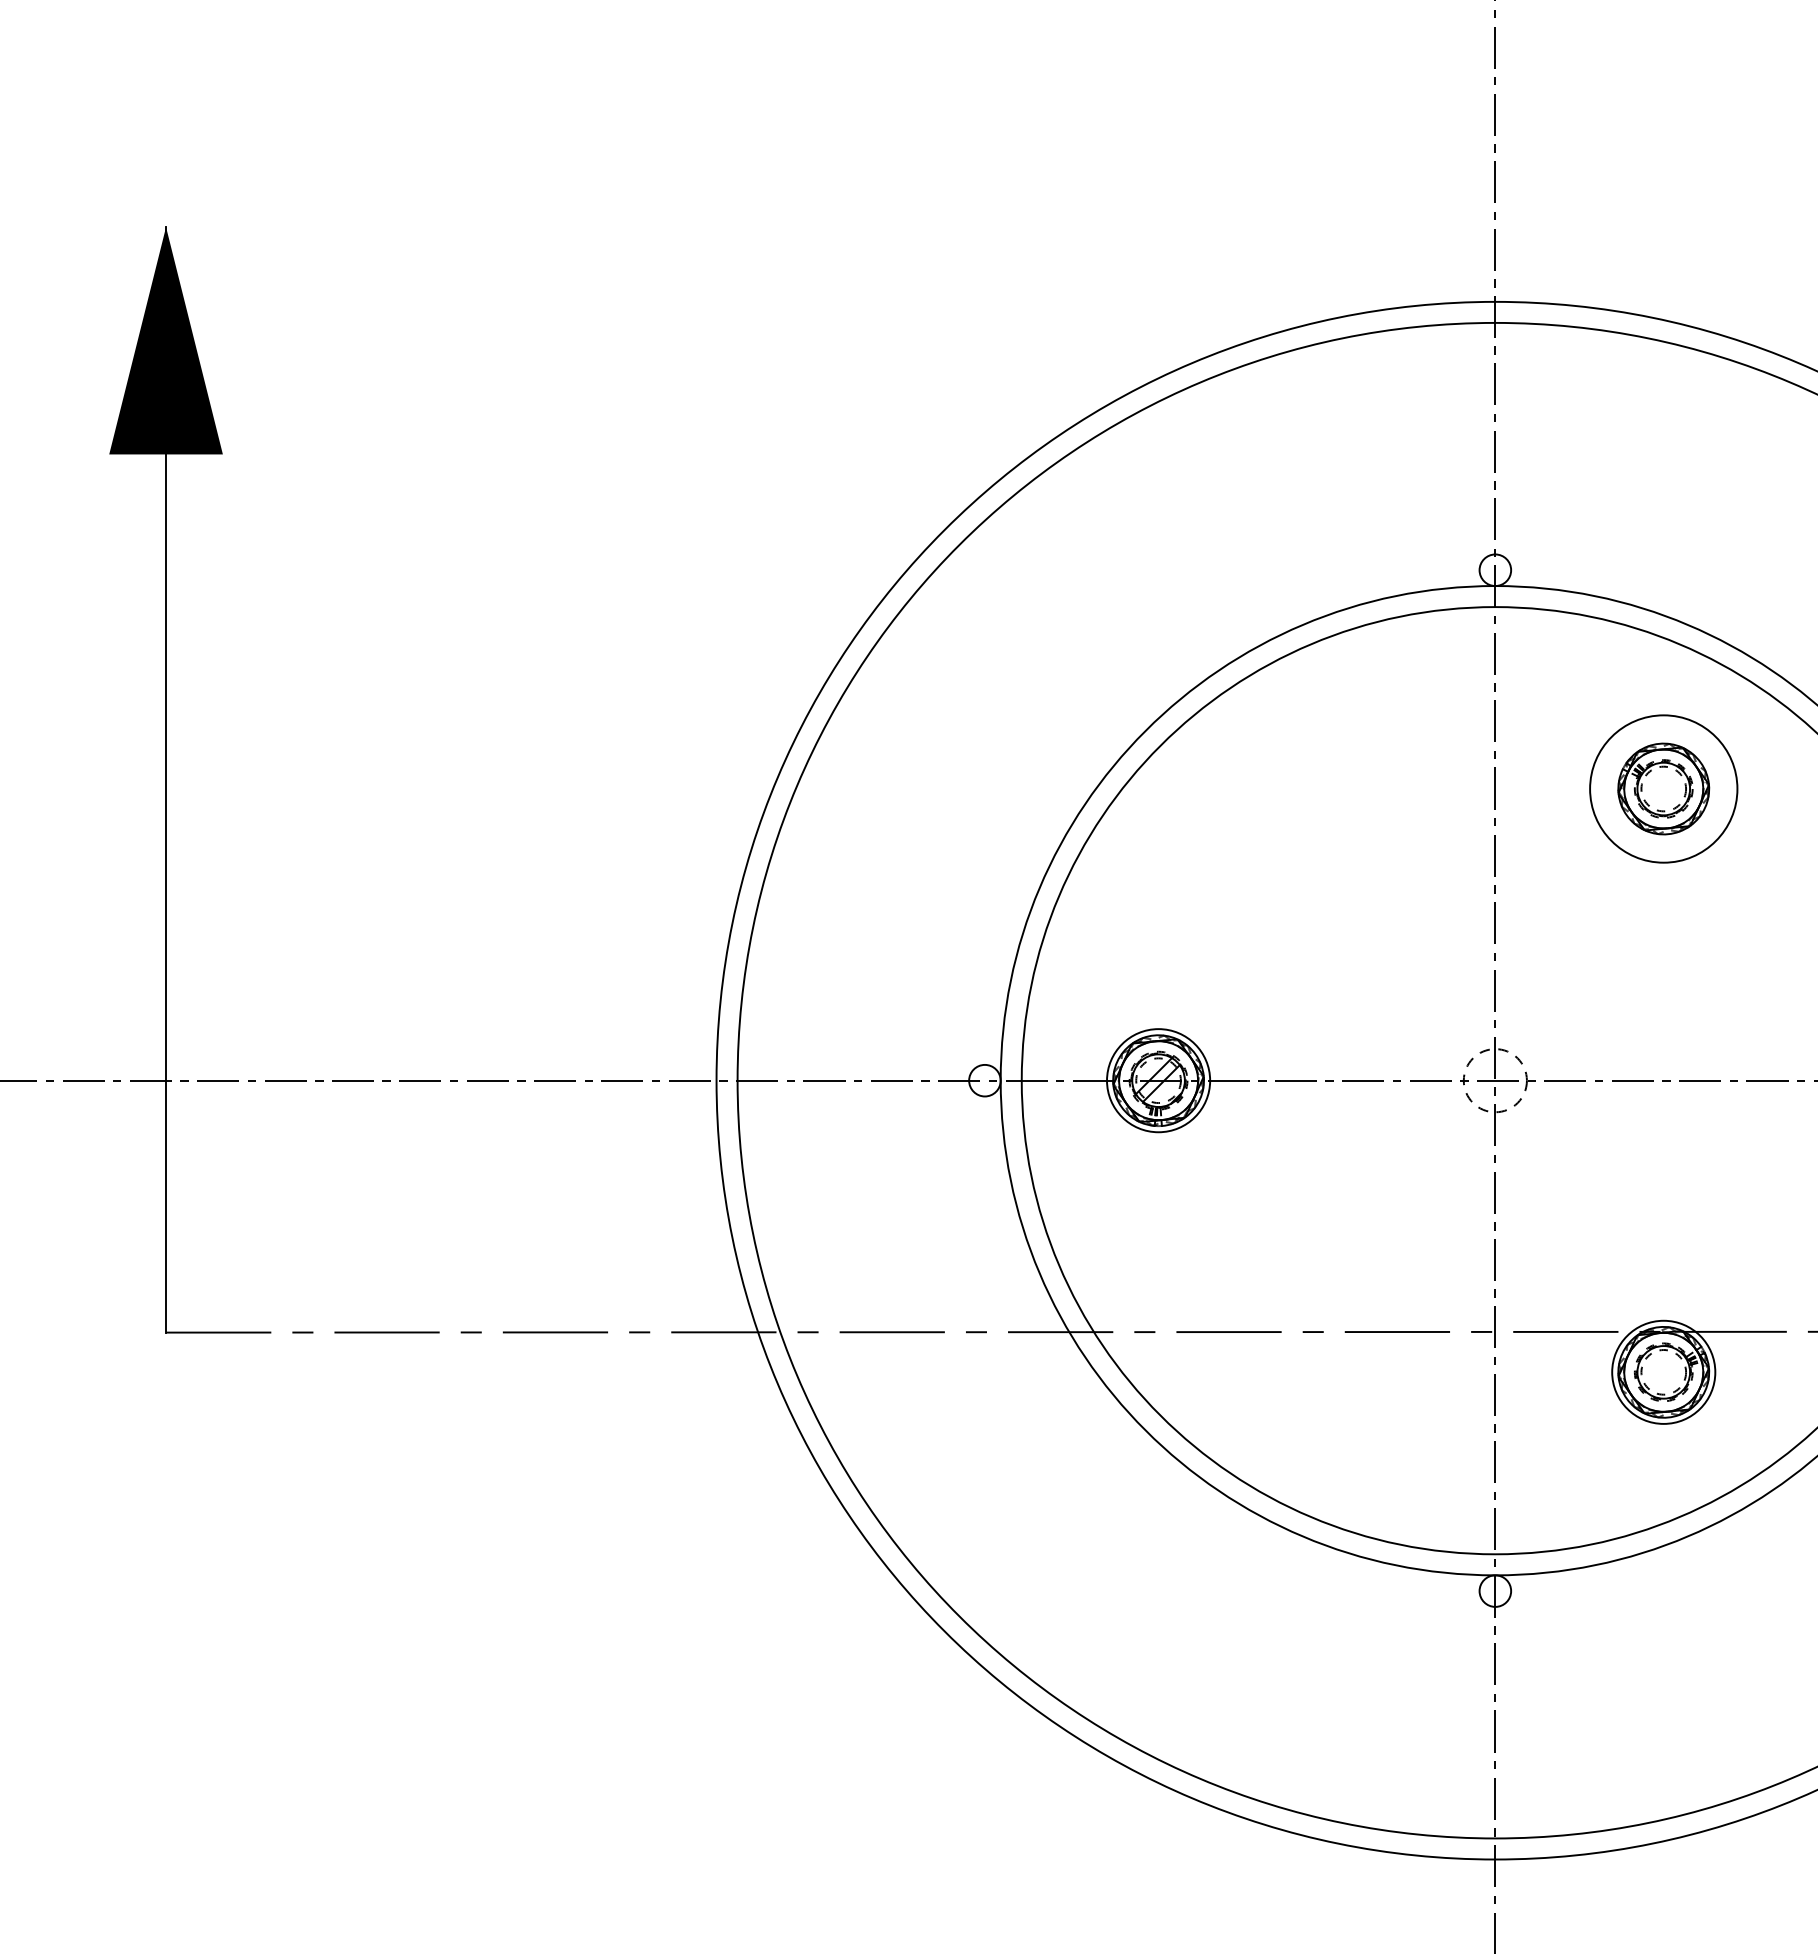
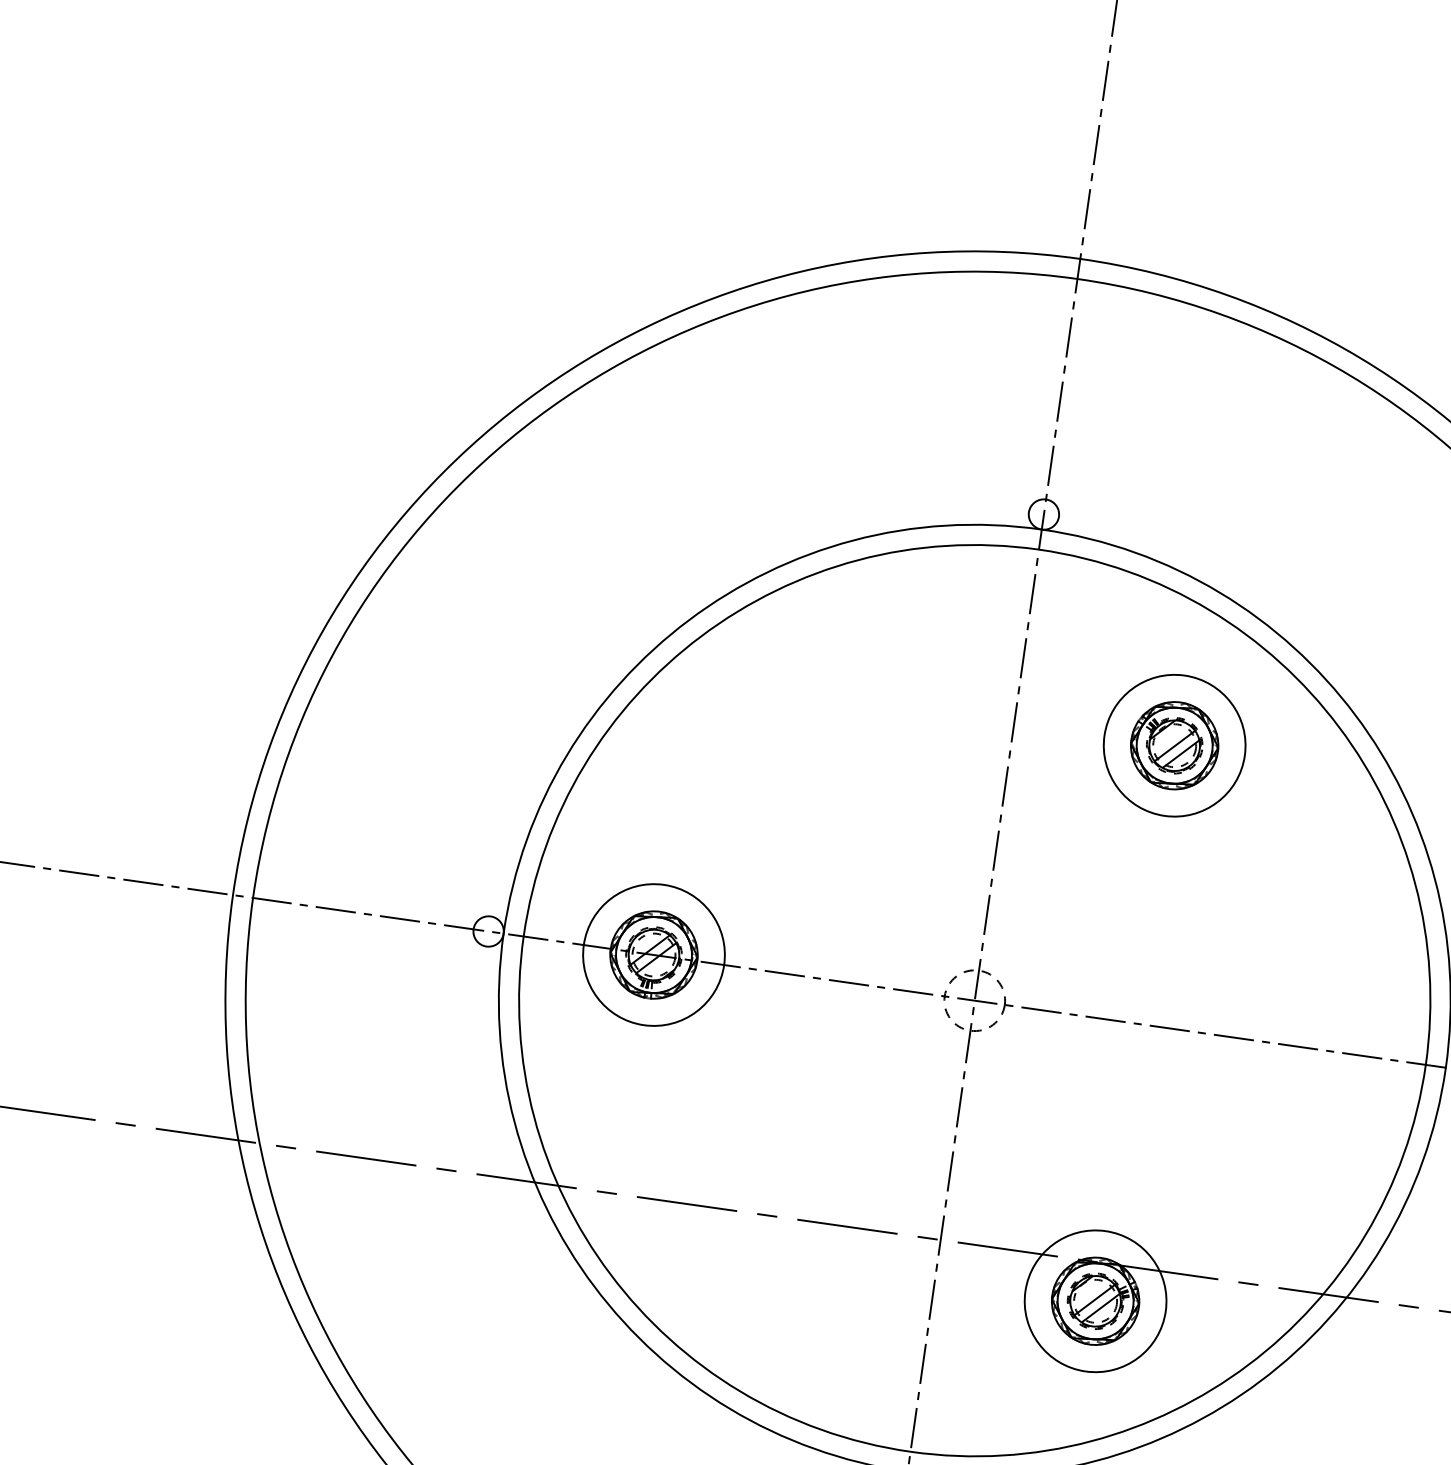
hatch: (1662, 787) -> (1173, 744), added
circle: (1158, 1080) -> (653, 954), size x1.43
hatch: (1662, 1371) -> (1094, 1300), added
circle: (1663, 1372) -> (1095, 1301), size x1.43

